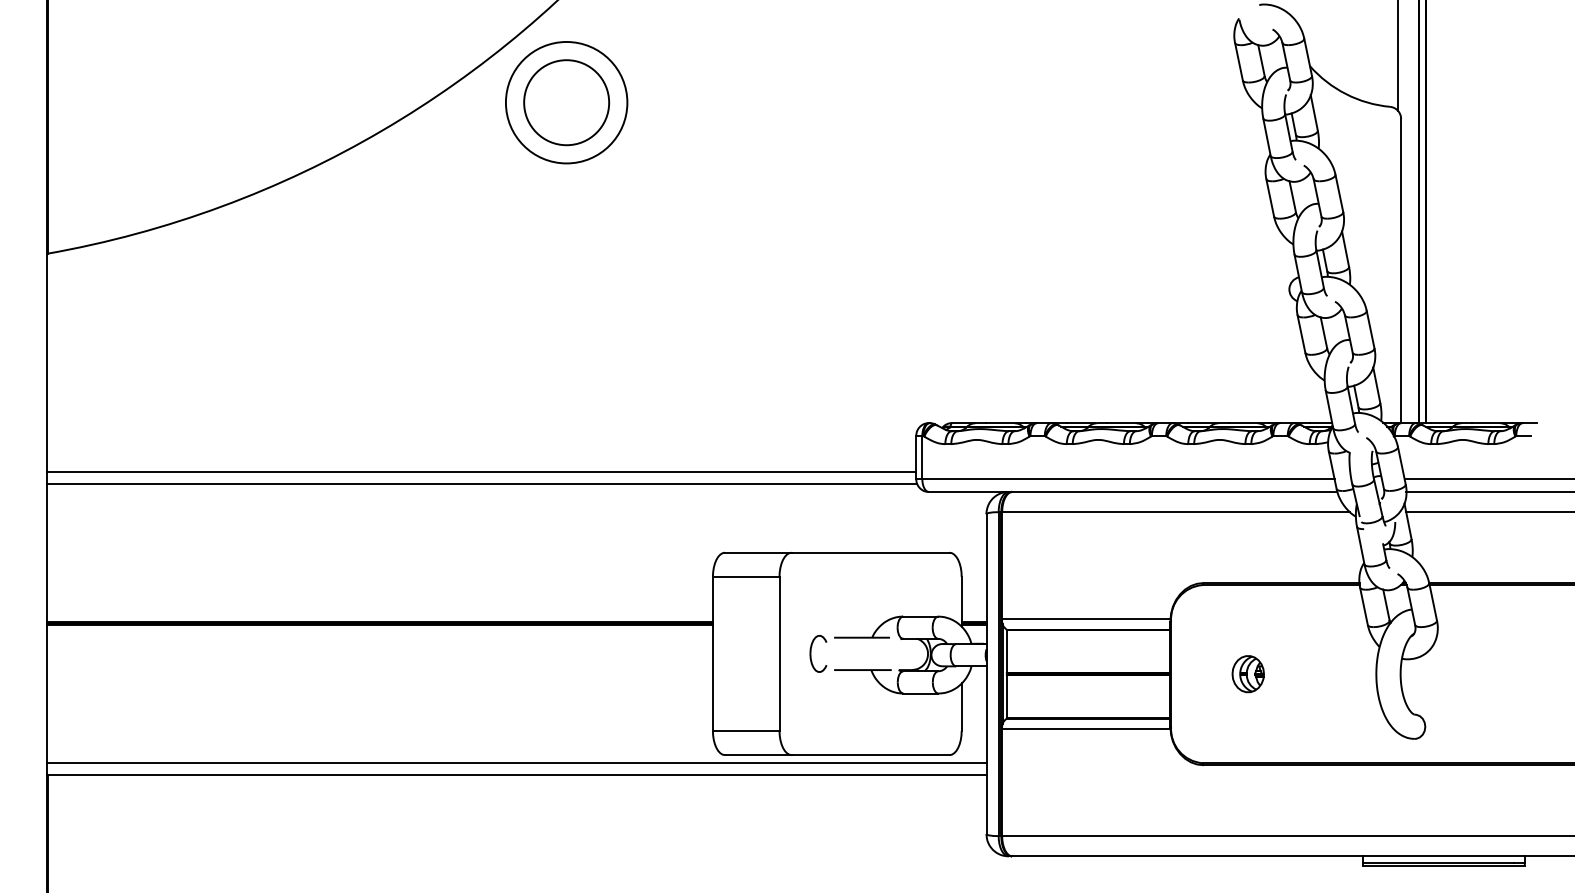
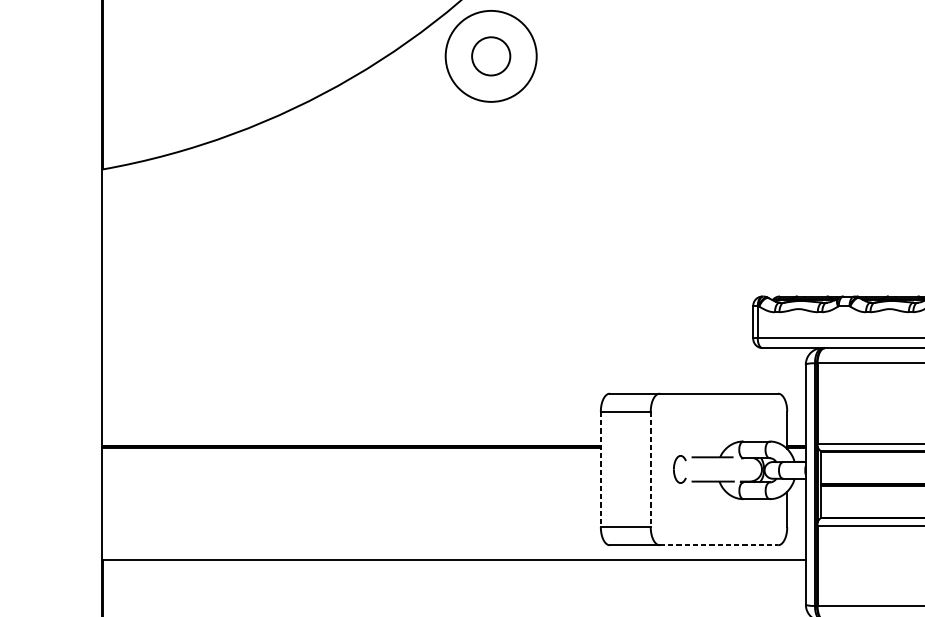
circle: (566, 102) -> (491, 56), size x0.6
line: (481, 471) -> (427, 332), removed
line: (482, 483) -> (428, 341), removed
line: (712, 653) -> (600, 469), solid -> dashed
line: (779, 653) -> (650, 469), solid -> dashed
line: (870, 755) -> (718, 545), solid -> dashed
line: (516, 763) -> (453, 551), removed

